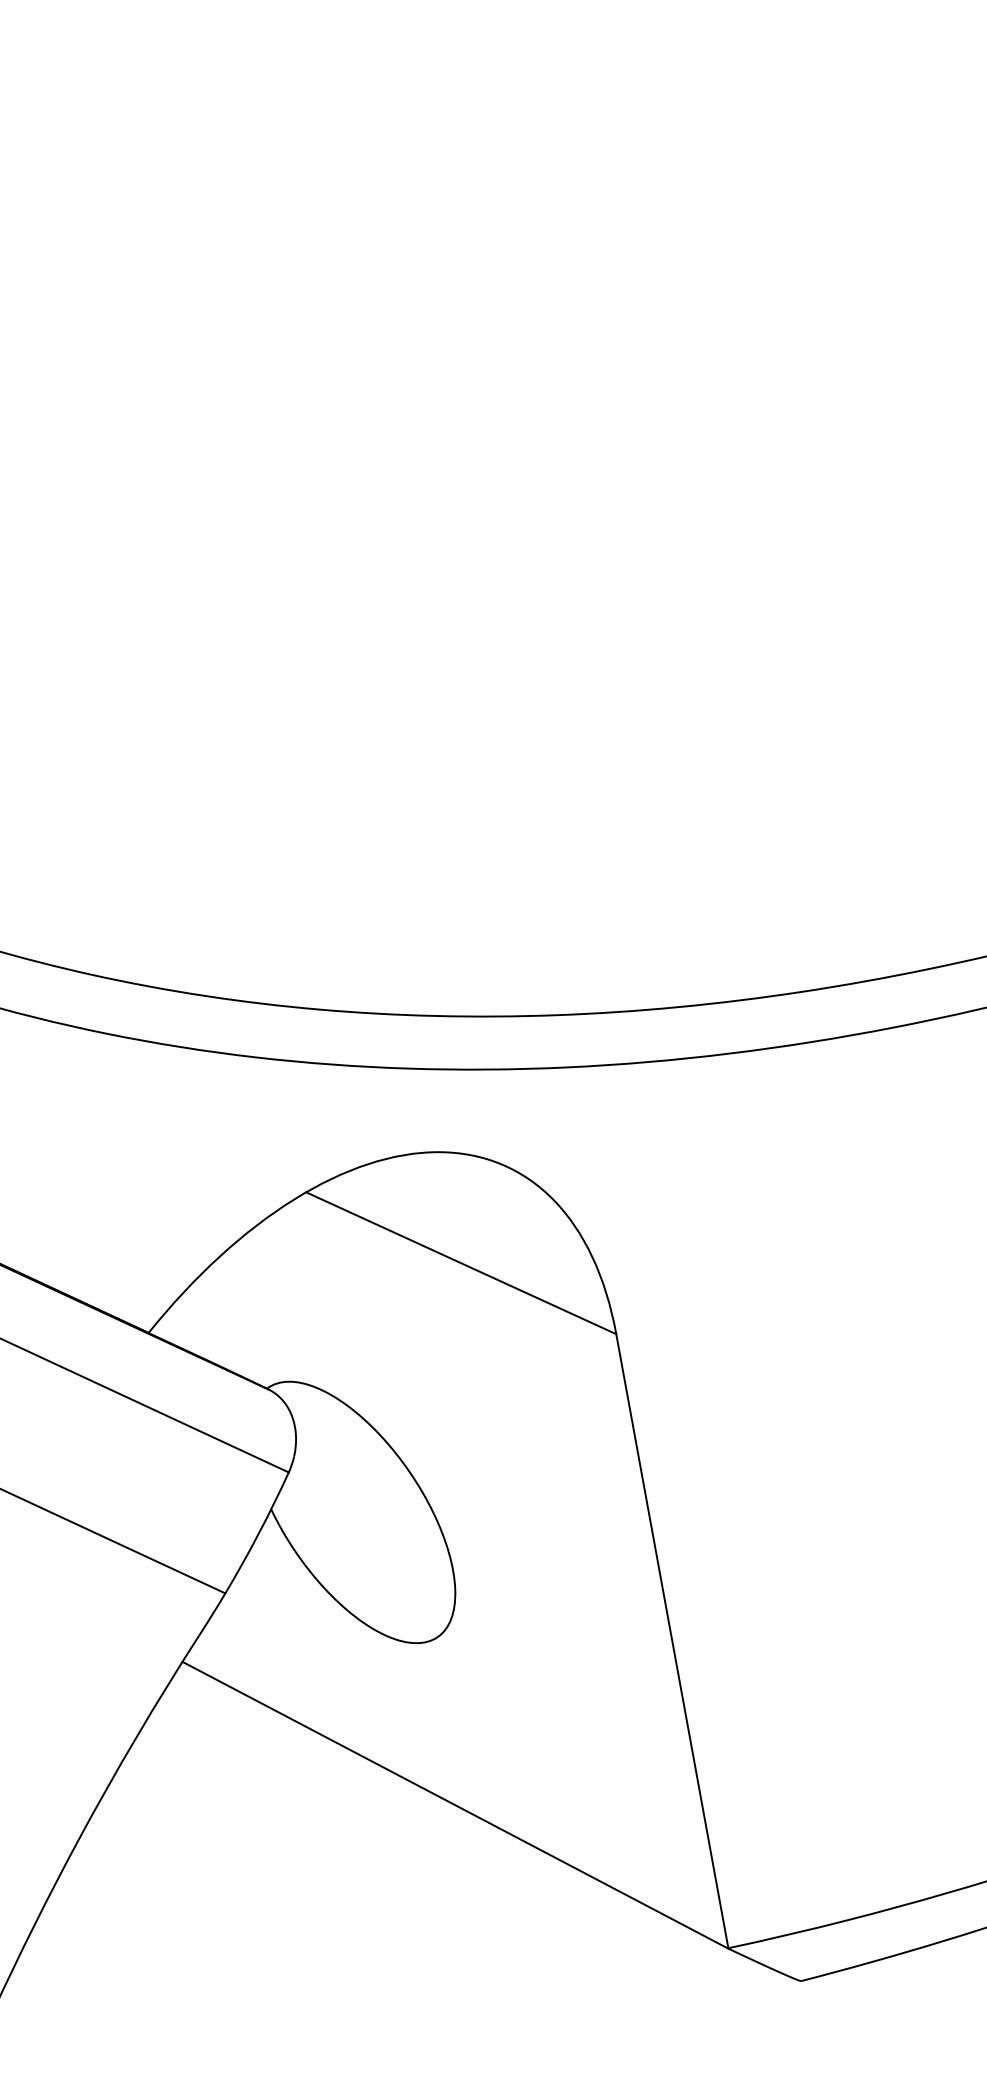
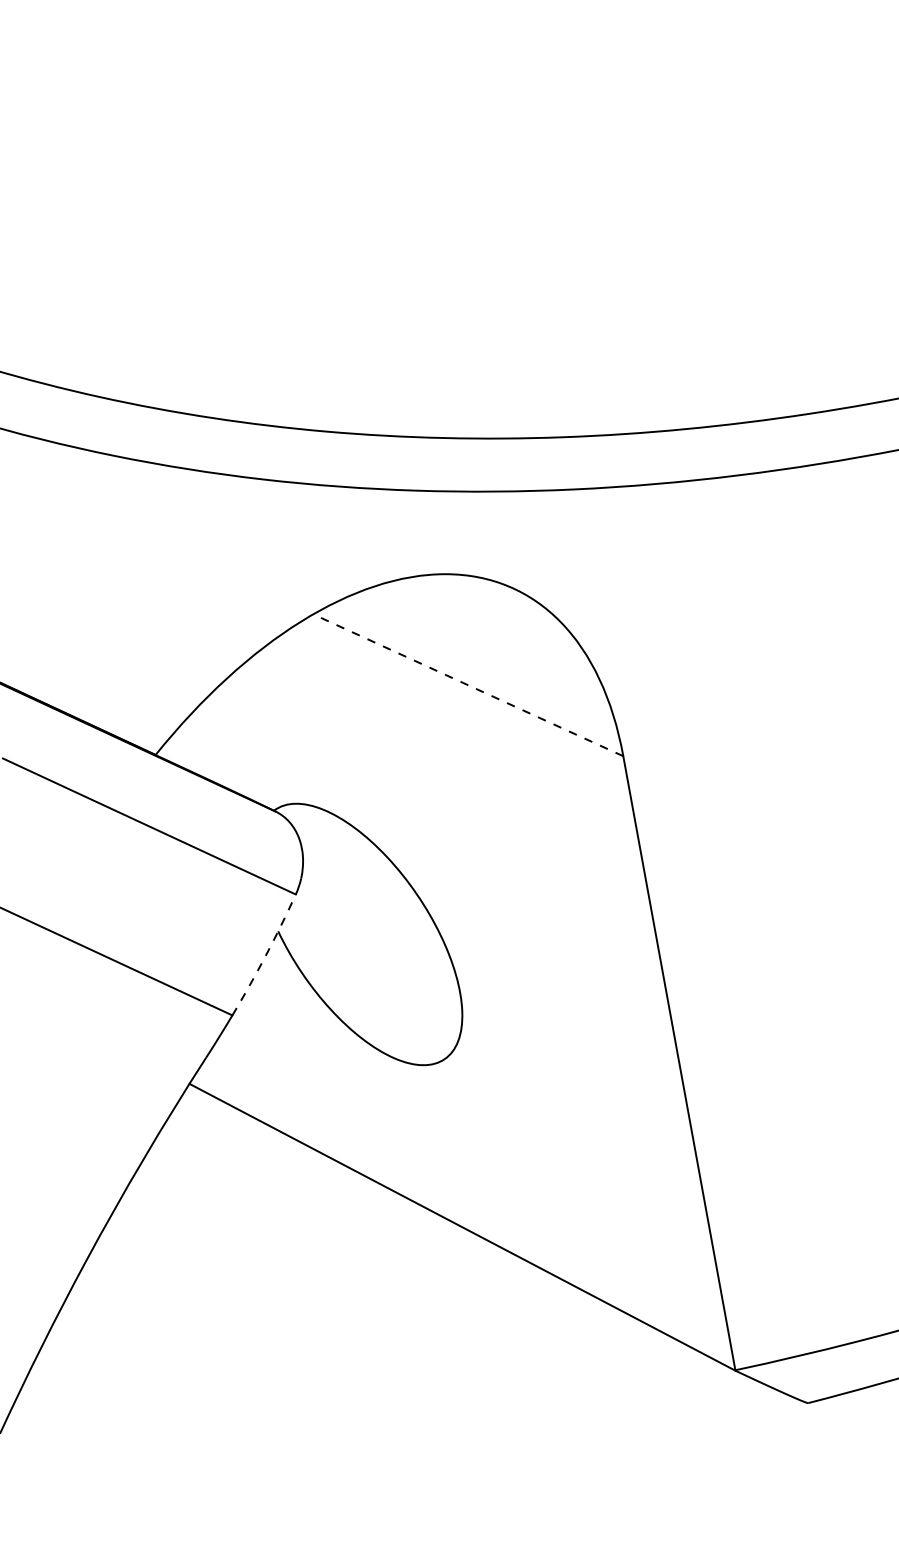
line: (460, 1263) -> (467, 685), solid -> dashed
arc: (258, 1533) -> (265, 955), solid -> dashed

